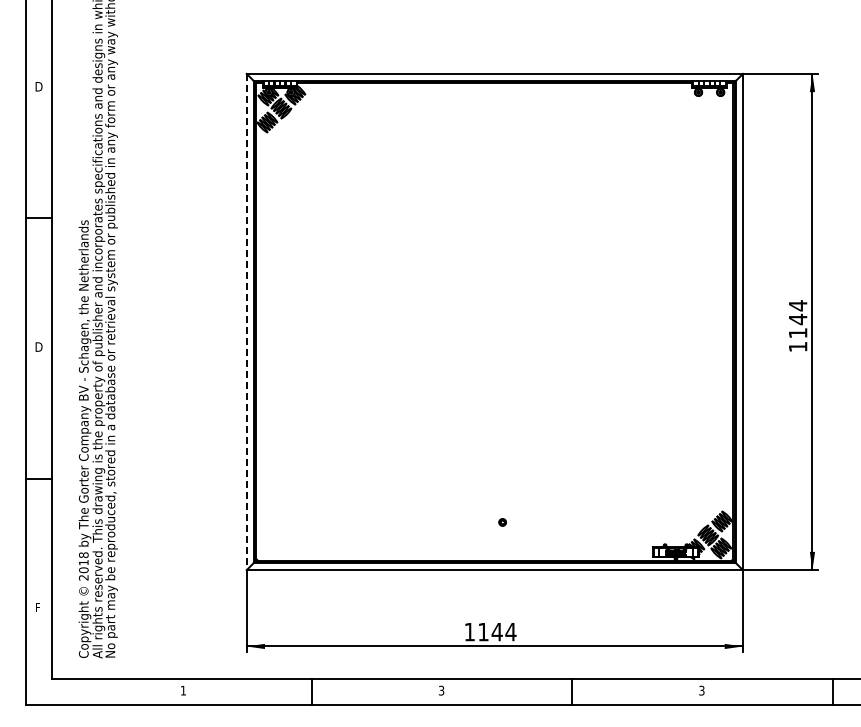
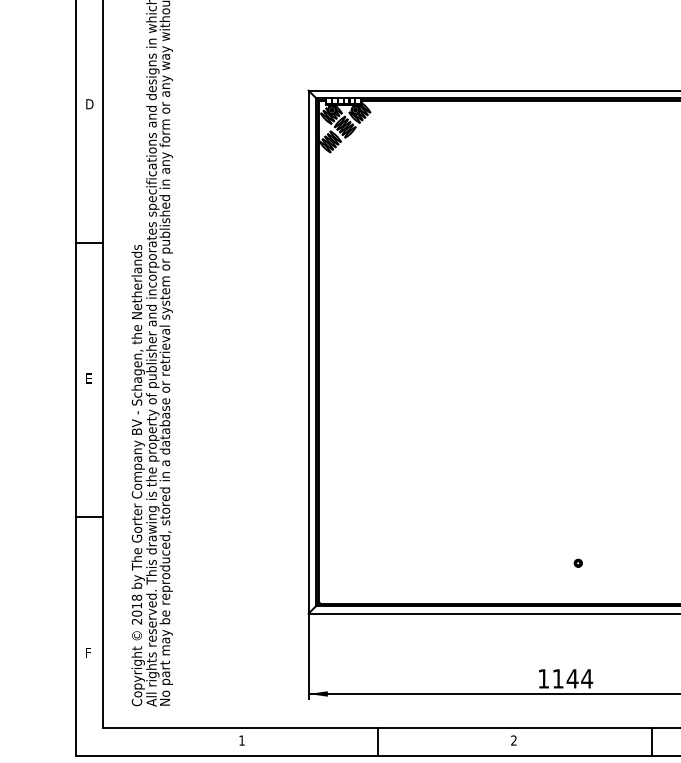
line: (246, 322) -> (308, 352), dashed -> solid
text: (38, 346) -> (89, 377), D -> E
text: (441, 690) -> (513, 740), 3 -> 2

